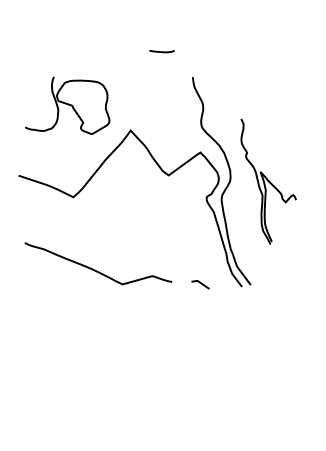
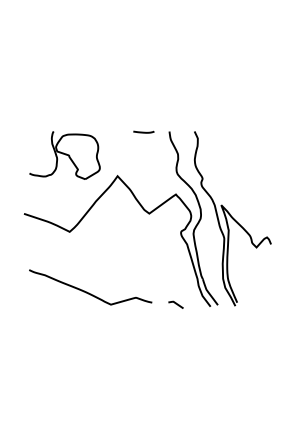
line: (161, 50) -> (143, 131), moved
part: (268, 181) -> (232, 218), size x1.67

